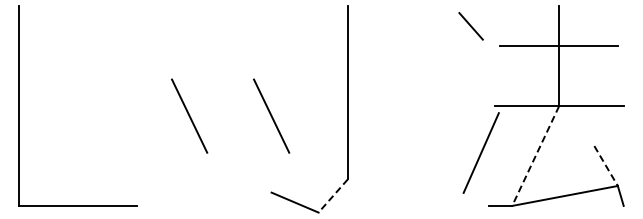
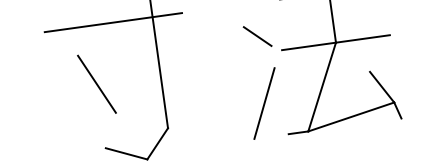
line: (300, 46) -> (113, 22), added
line: (467, 85) -> (257, 36), added
line: (189, 115) -> (28, 93), removed
line: (480, 152) -> (263, 103), moved
line: (535, 156) -> (322, 87), dashed -> solid
line: (606, 166) -> (382, 87), dashed -> solid
line: (332, 196) -> (157, 144), dashed -> solid

